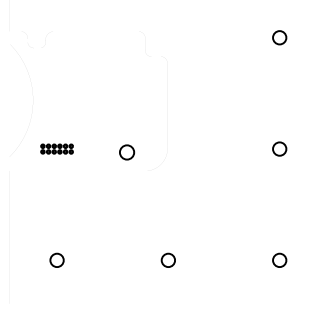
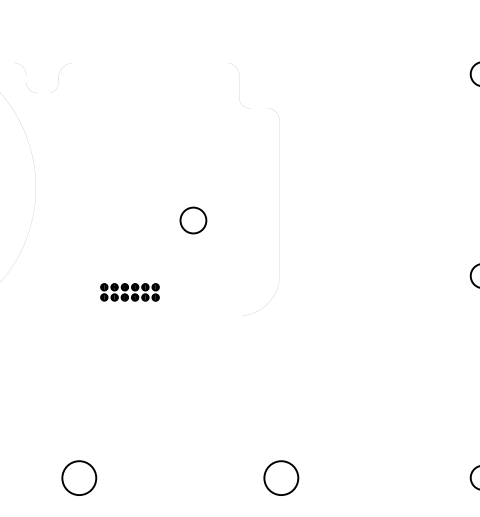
part: (56, 148) -> (128, 291), moved
circle: (127, 152) -> (194, 220), moved
circle: (56, 259) -> (78, 476), size x1.4
circle: (167, 259) -> (279, 476), size x1.4

